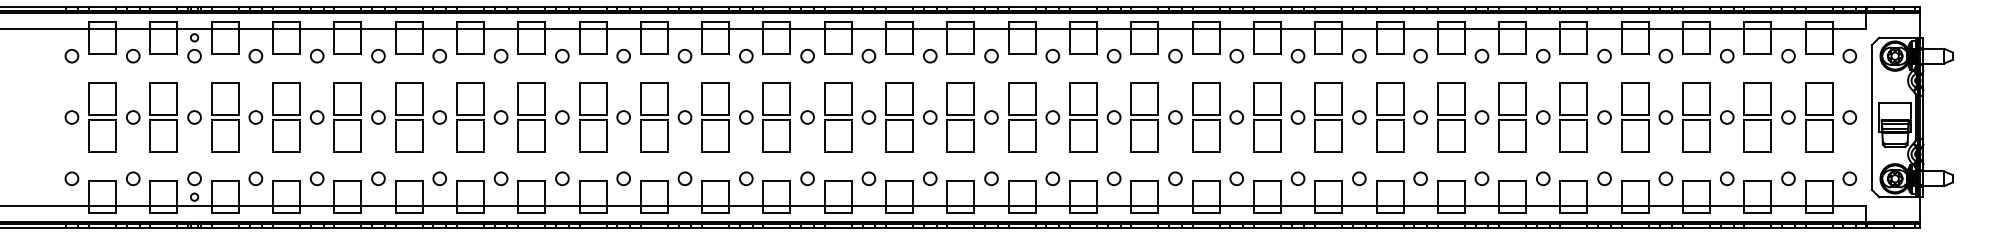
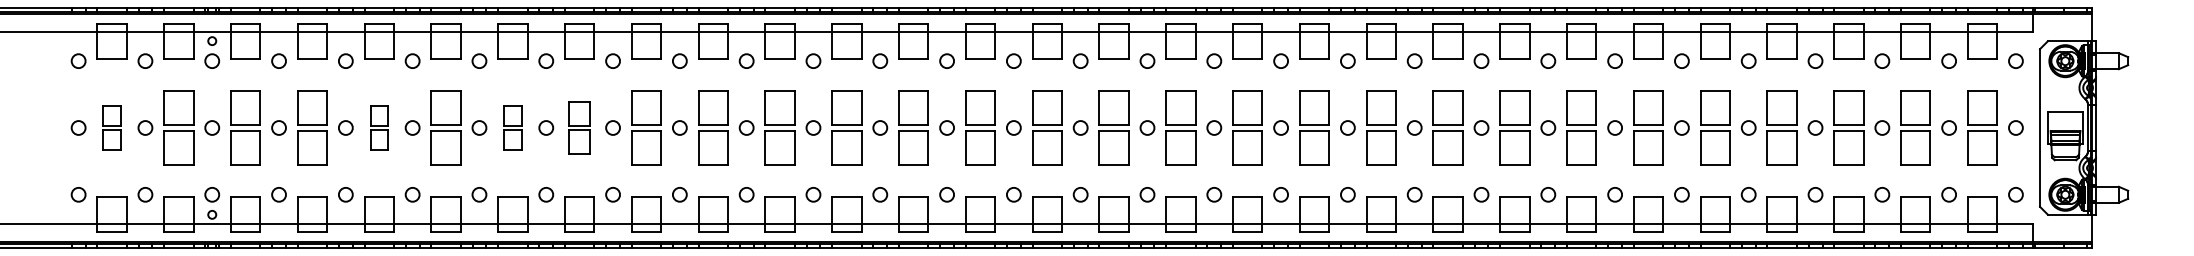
part: (102, 117) -> (111, 127), size x0.6
part: (348, 117) -> (379, 127), size x0.6
part: (470, 117) -> (512, 127), size x0.6
part: (531, 117) -> (579, 127), size x0.7

